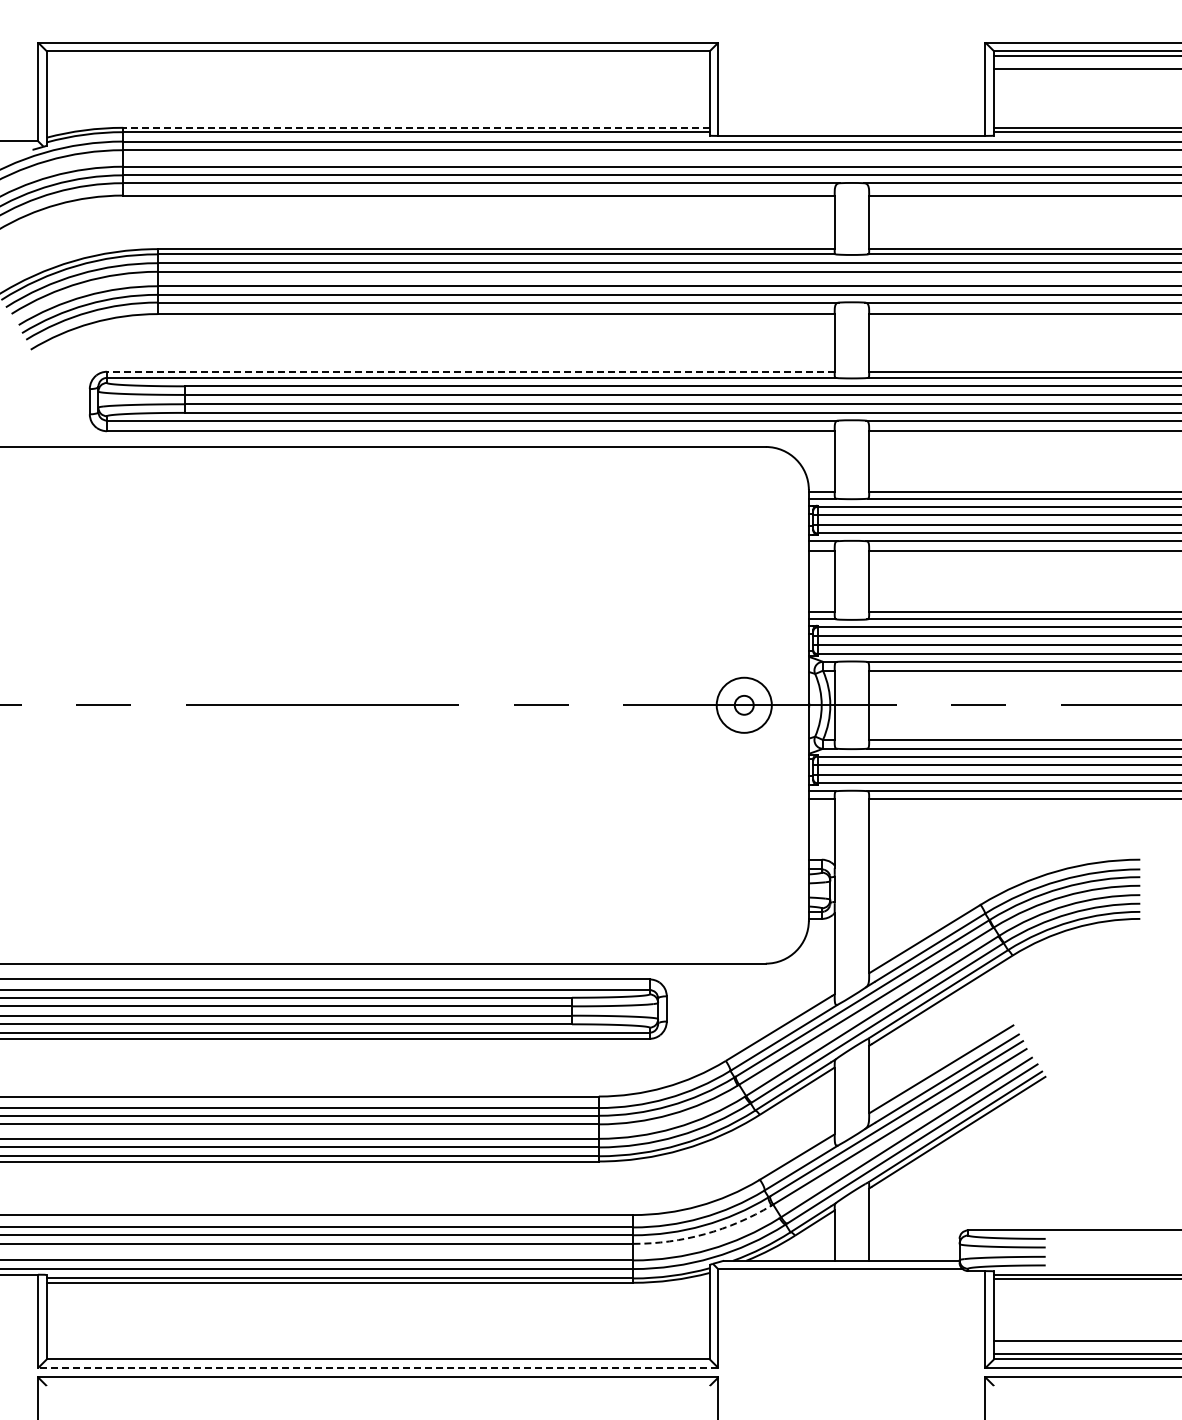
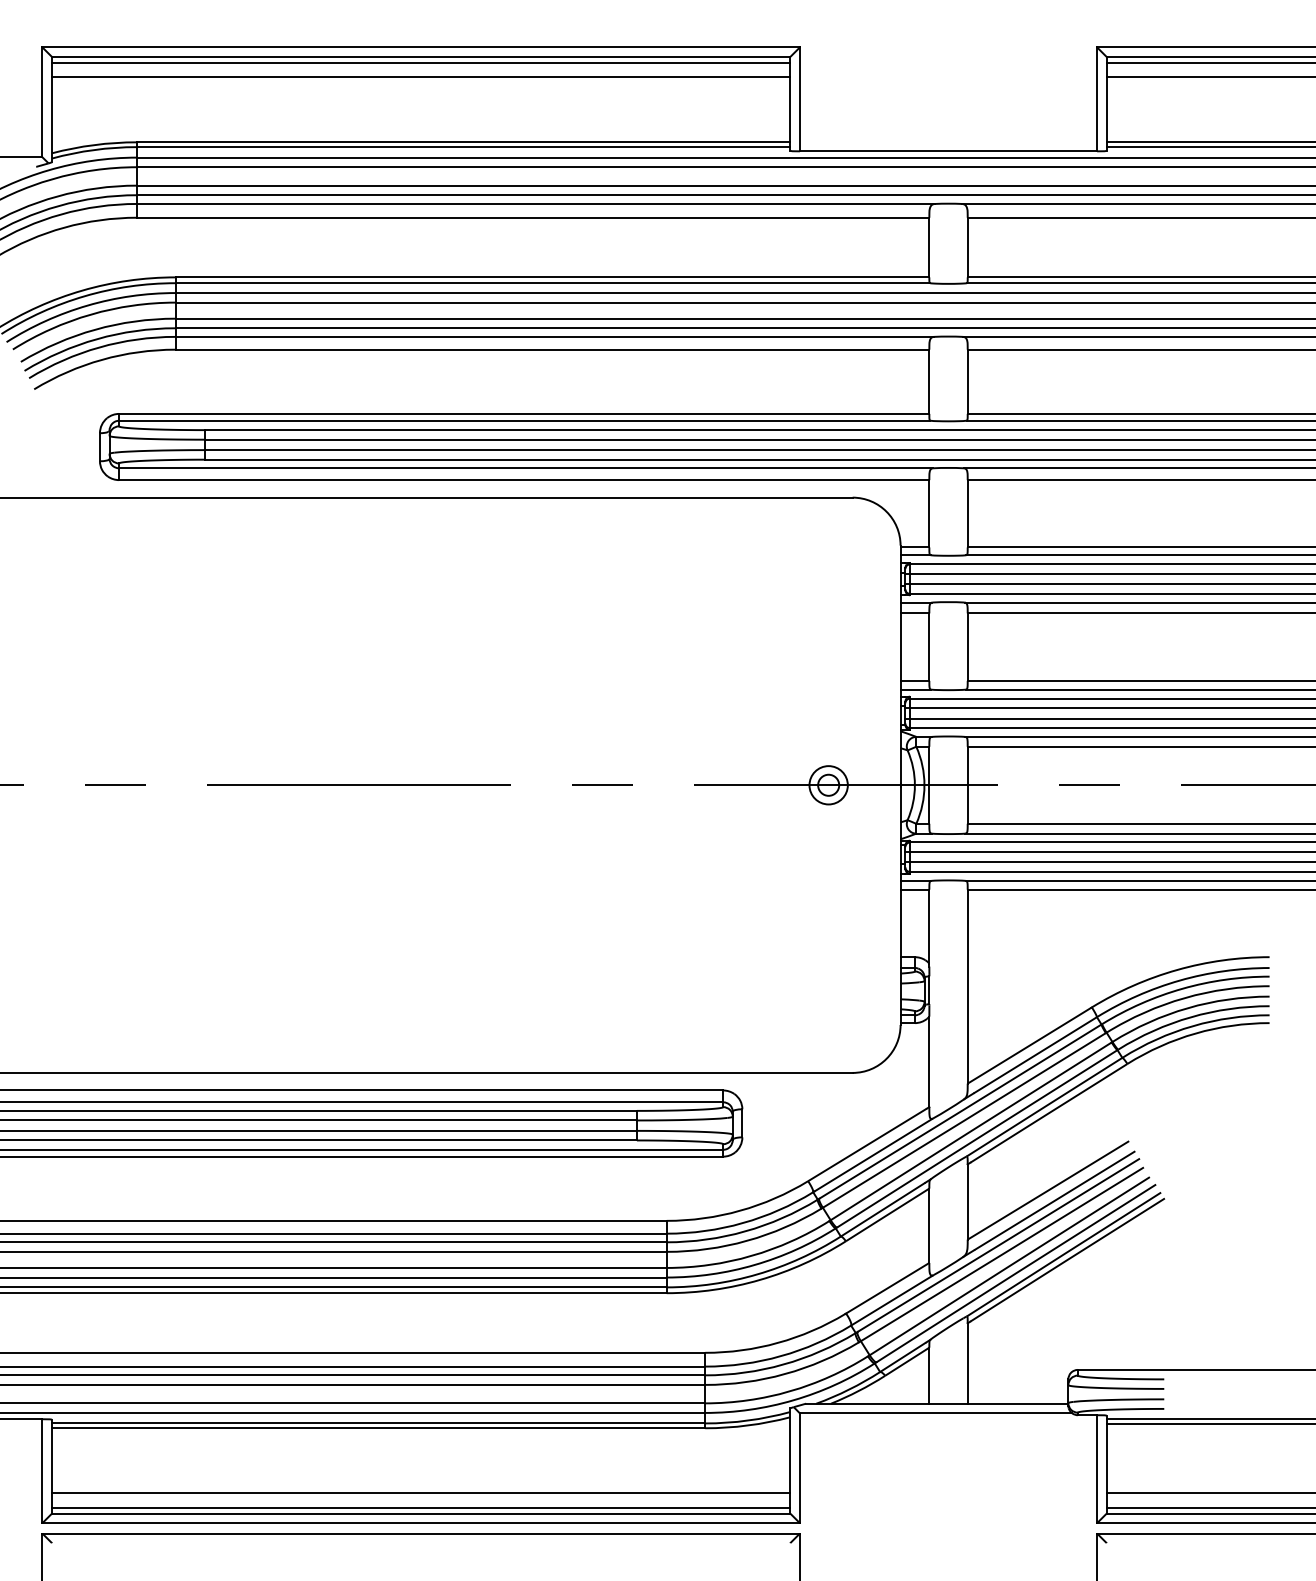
line: (377, 56) -> (420, 62), added
line: (377, 69) -> (420, 77), added
line: (416, 127) -> (463, 141), dashed -> solid
line: (470, 371) -> (523, 413), dashed -> solid
circle: (744, 705) -> (828, 785), size x0.62
arc: (705, 1234) -> (785, 1374), dashed -> solid
line: (377, 1341) -> (420, 1493), added
line: (377, 1354) -> (420, 1508), added
line: (377, 1368) -> (420, 1523), dashed -> solid

